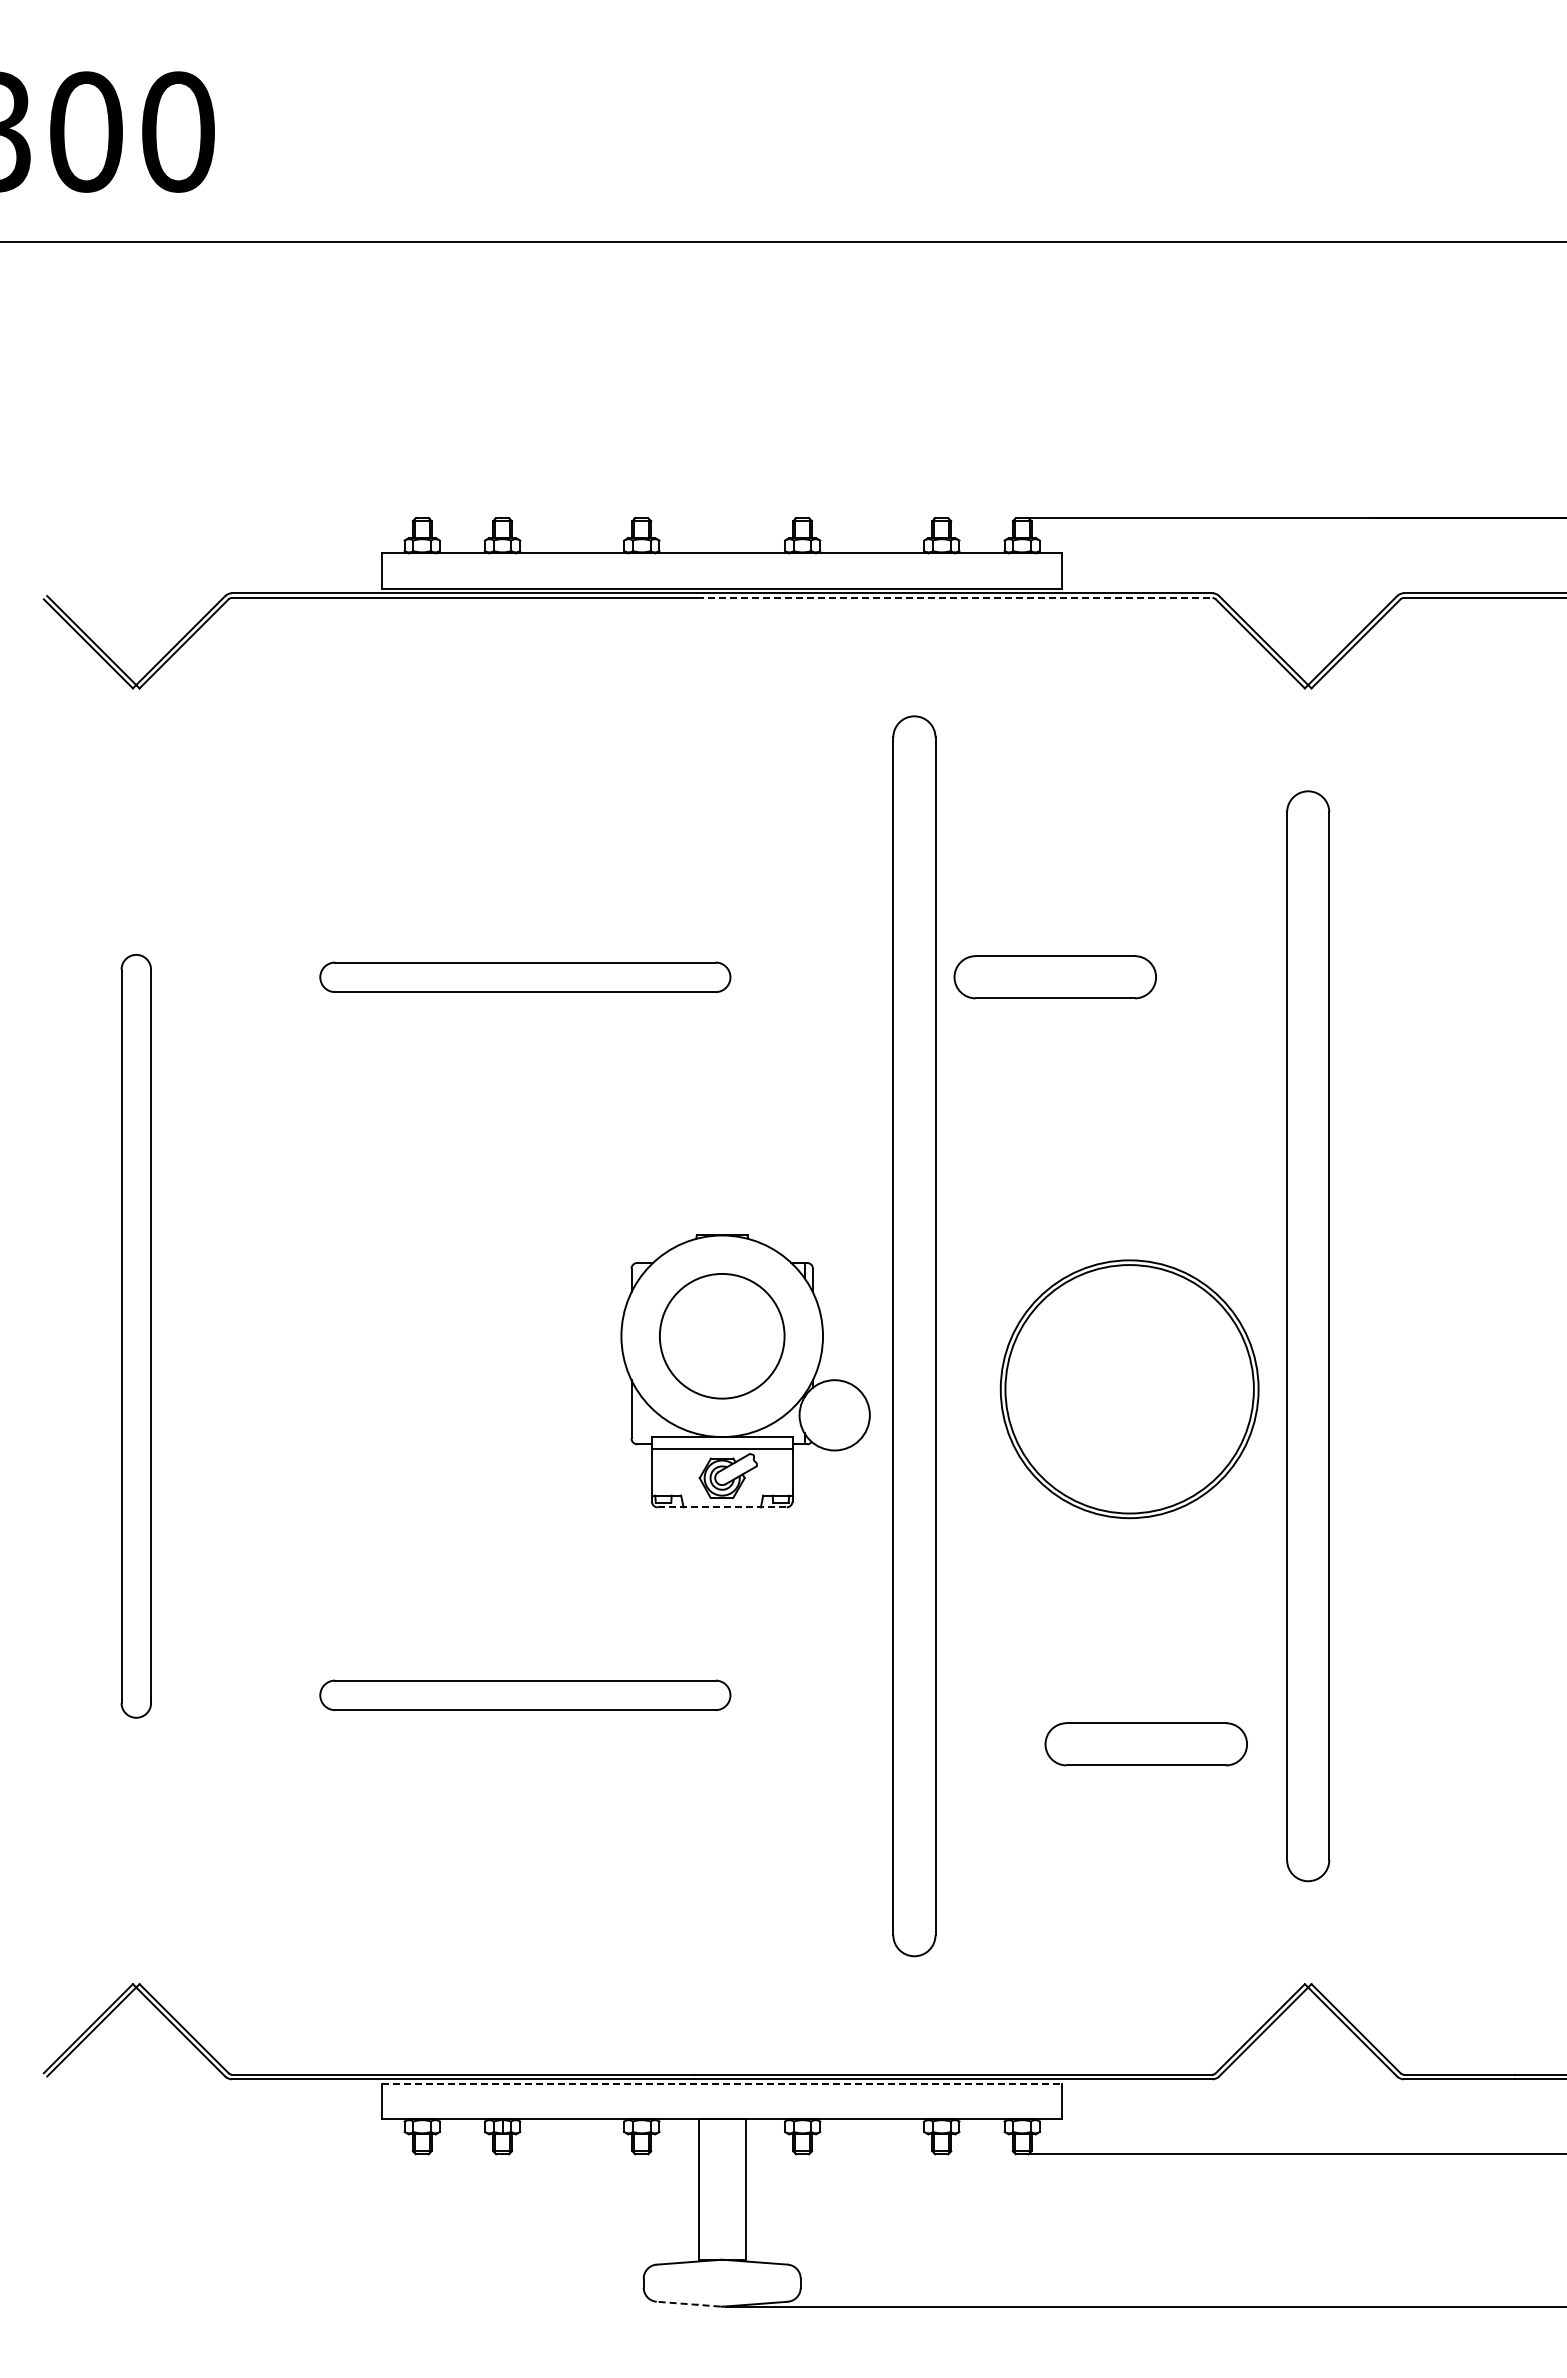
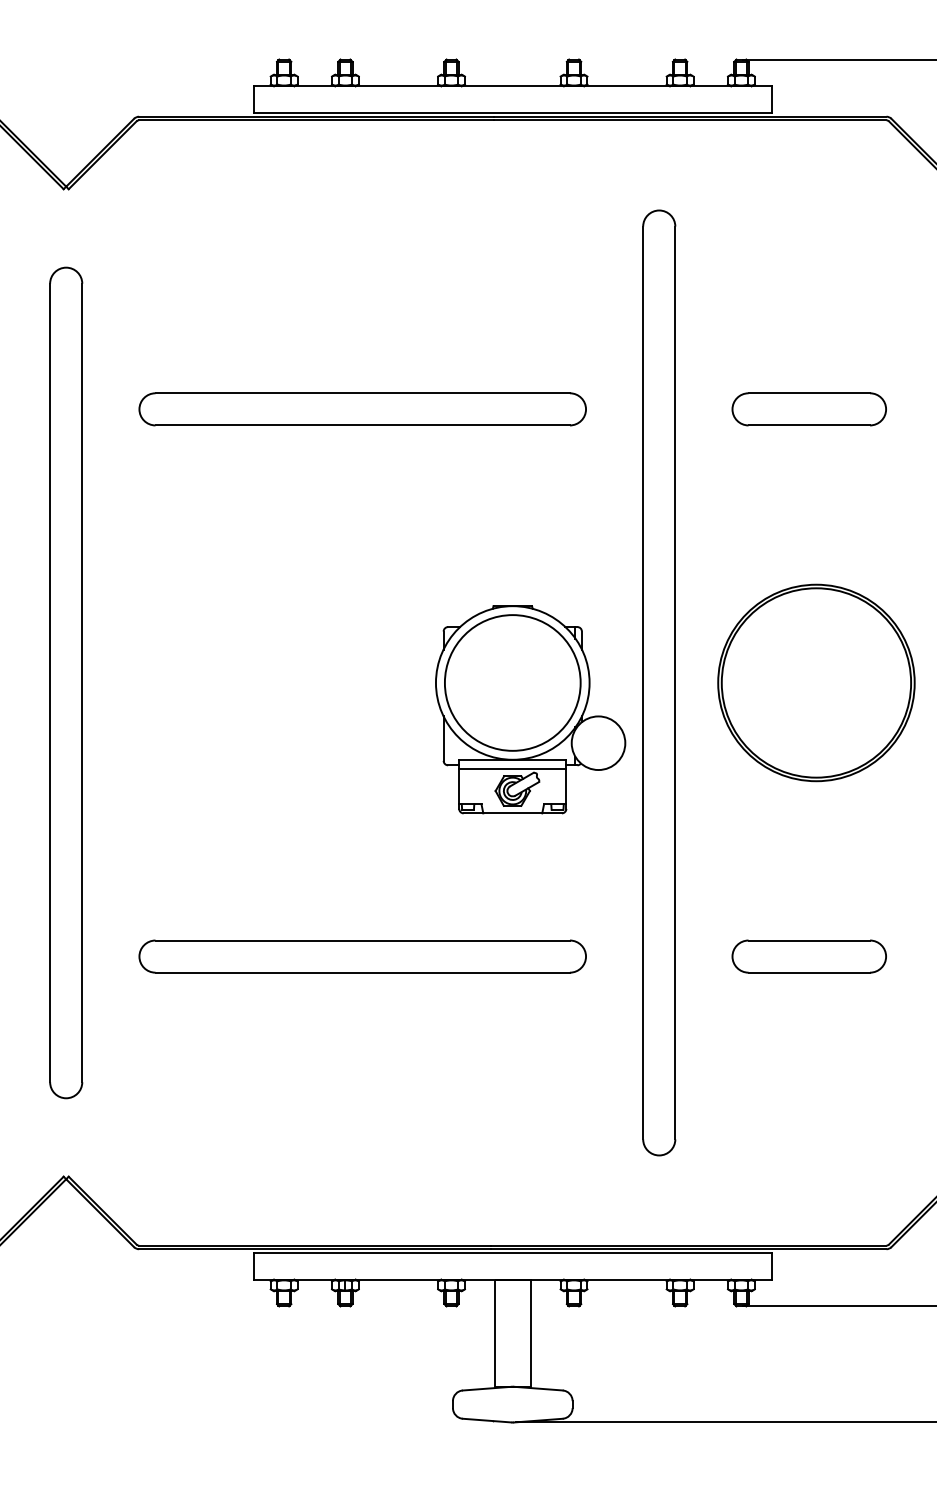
line: (954, 597) -> (689, 119), dashed -> solid
part: (525, 977) -> (362, 409), size x1.43
part: (1054, 977) -> (808, 409), moved
part: (136, 1336) -> (66, 683), size x1.43
circle: (722, 1336) -> (512, 683), size x1.43
part: (1129, 1389) -> (816, 683), moved
line: (722, 1507) -> (512, 813), dashed -> solid
part: (525, 1695) -> (362, 956), size x1.43
part: (1145, 1744) -> (808, 956), moved
line: (722, 2083) -> (512, 1252), dashed -> solid
line: (688, 2304) -> (487, 1420), dashed -> solid

